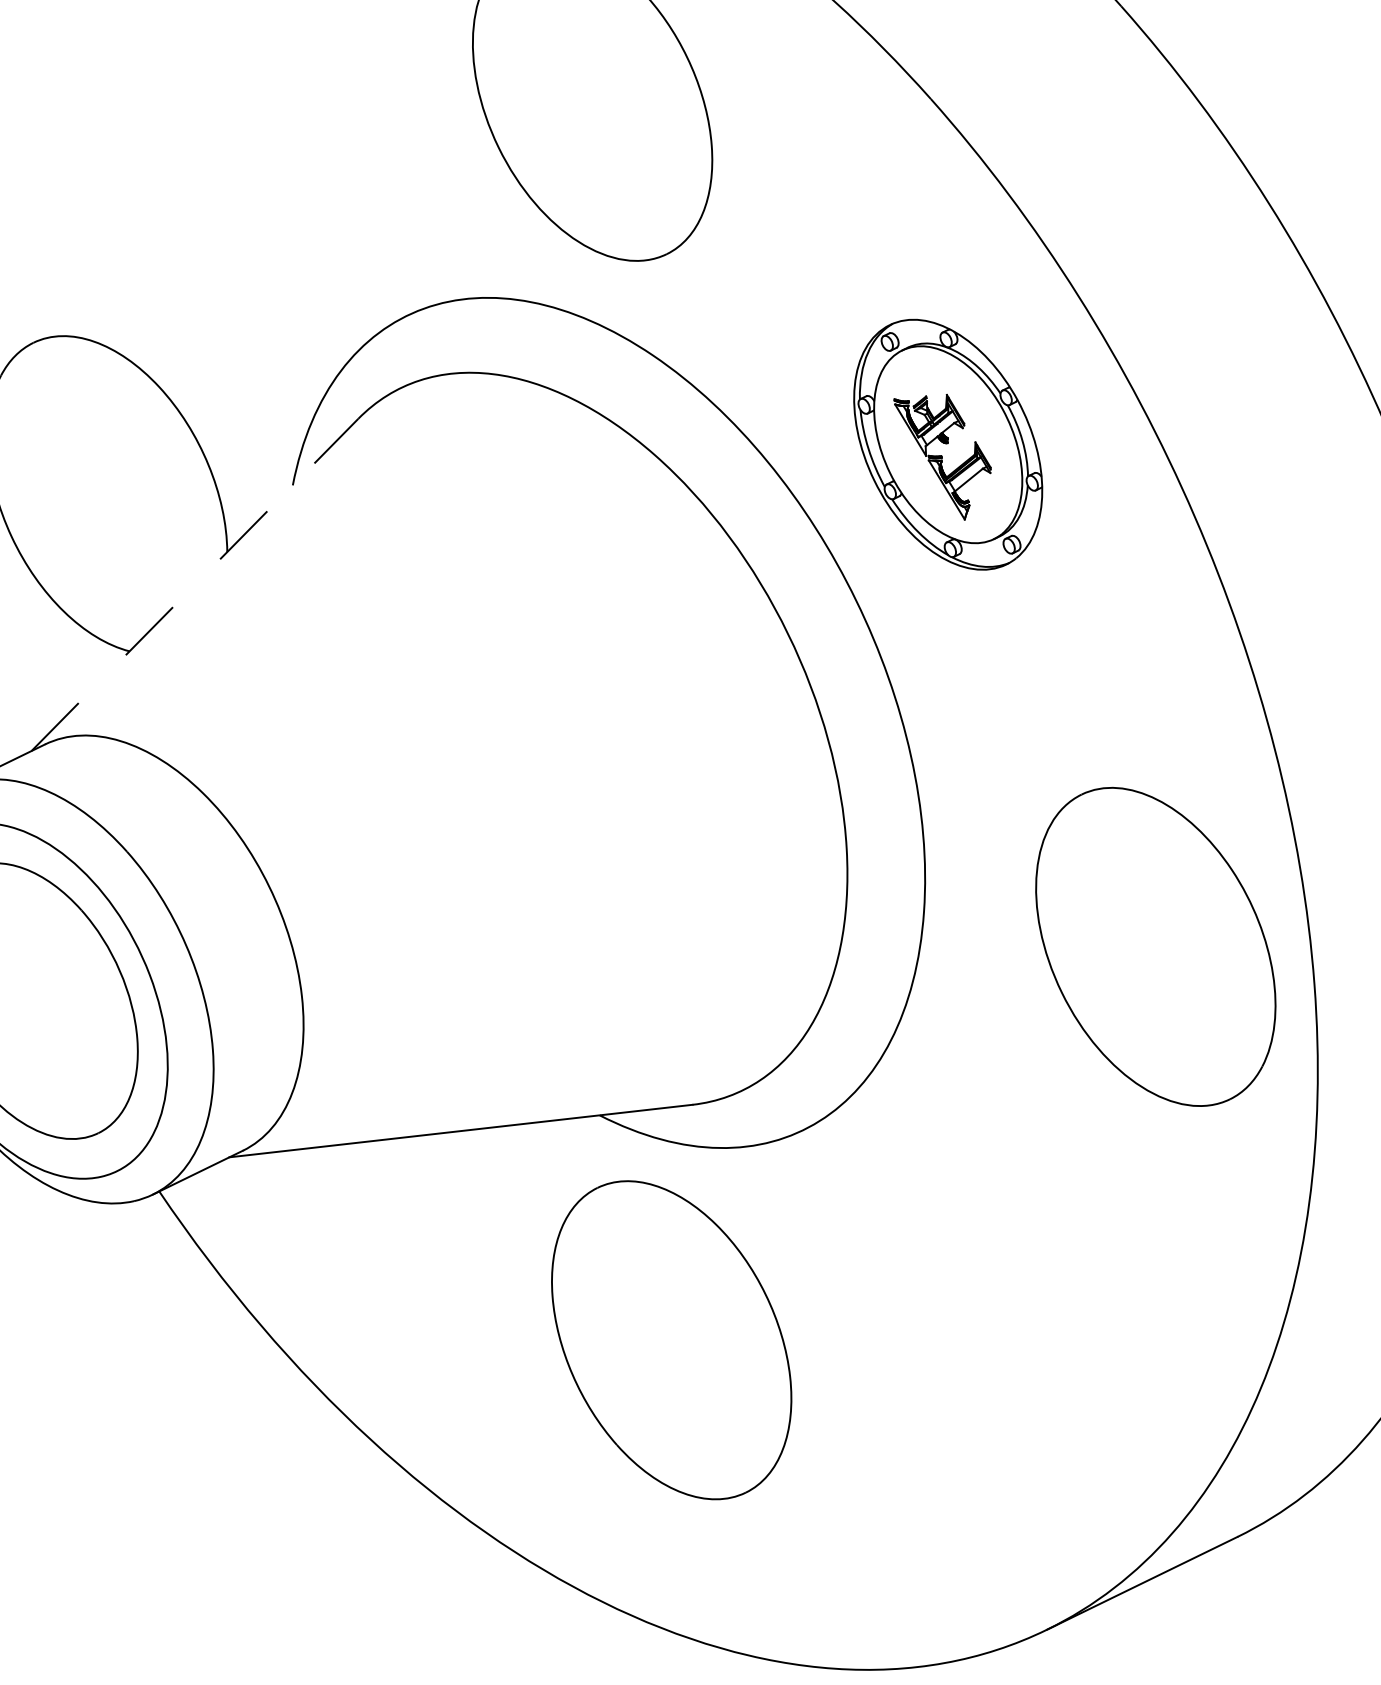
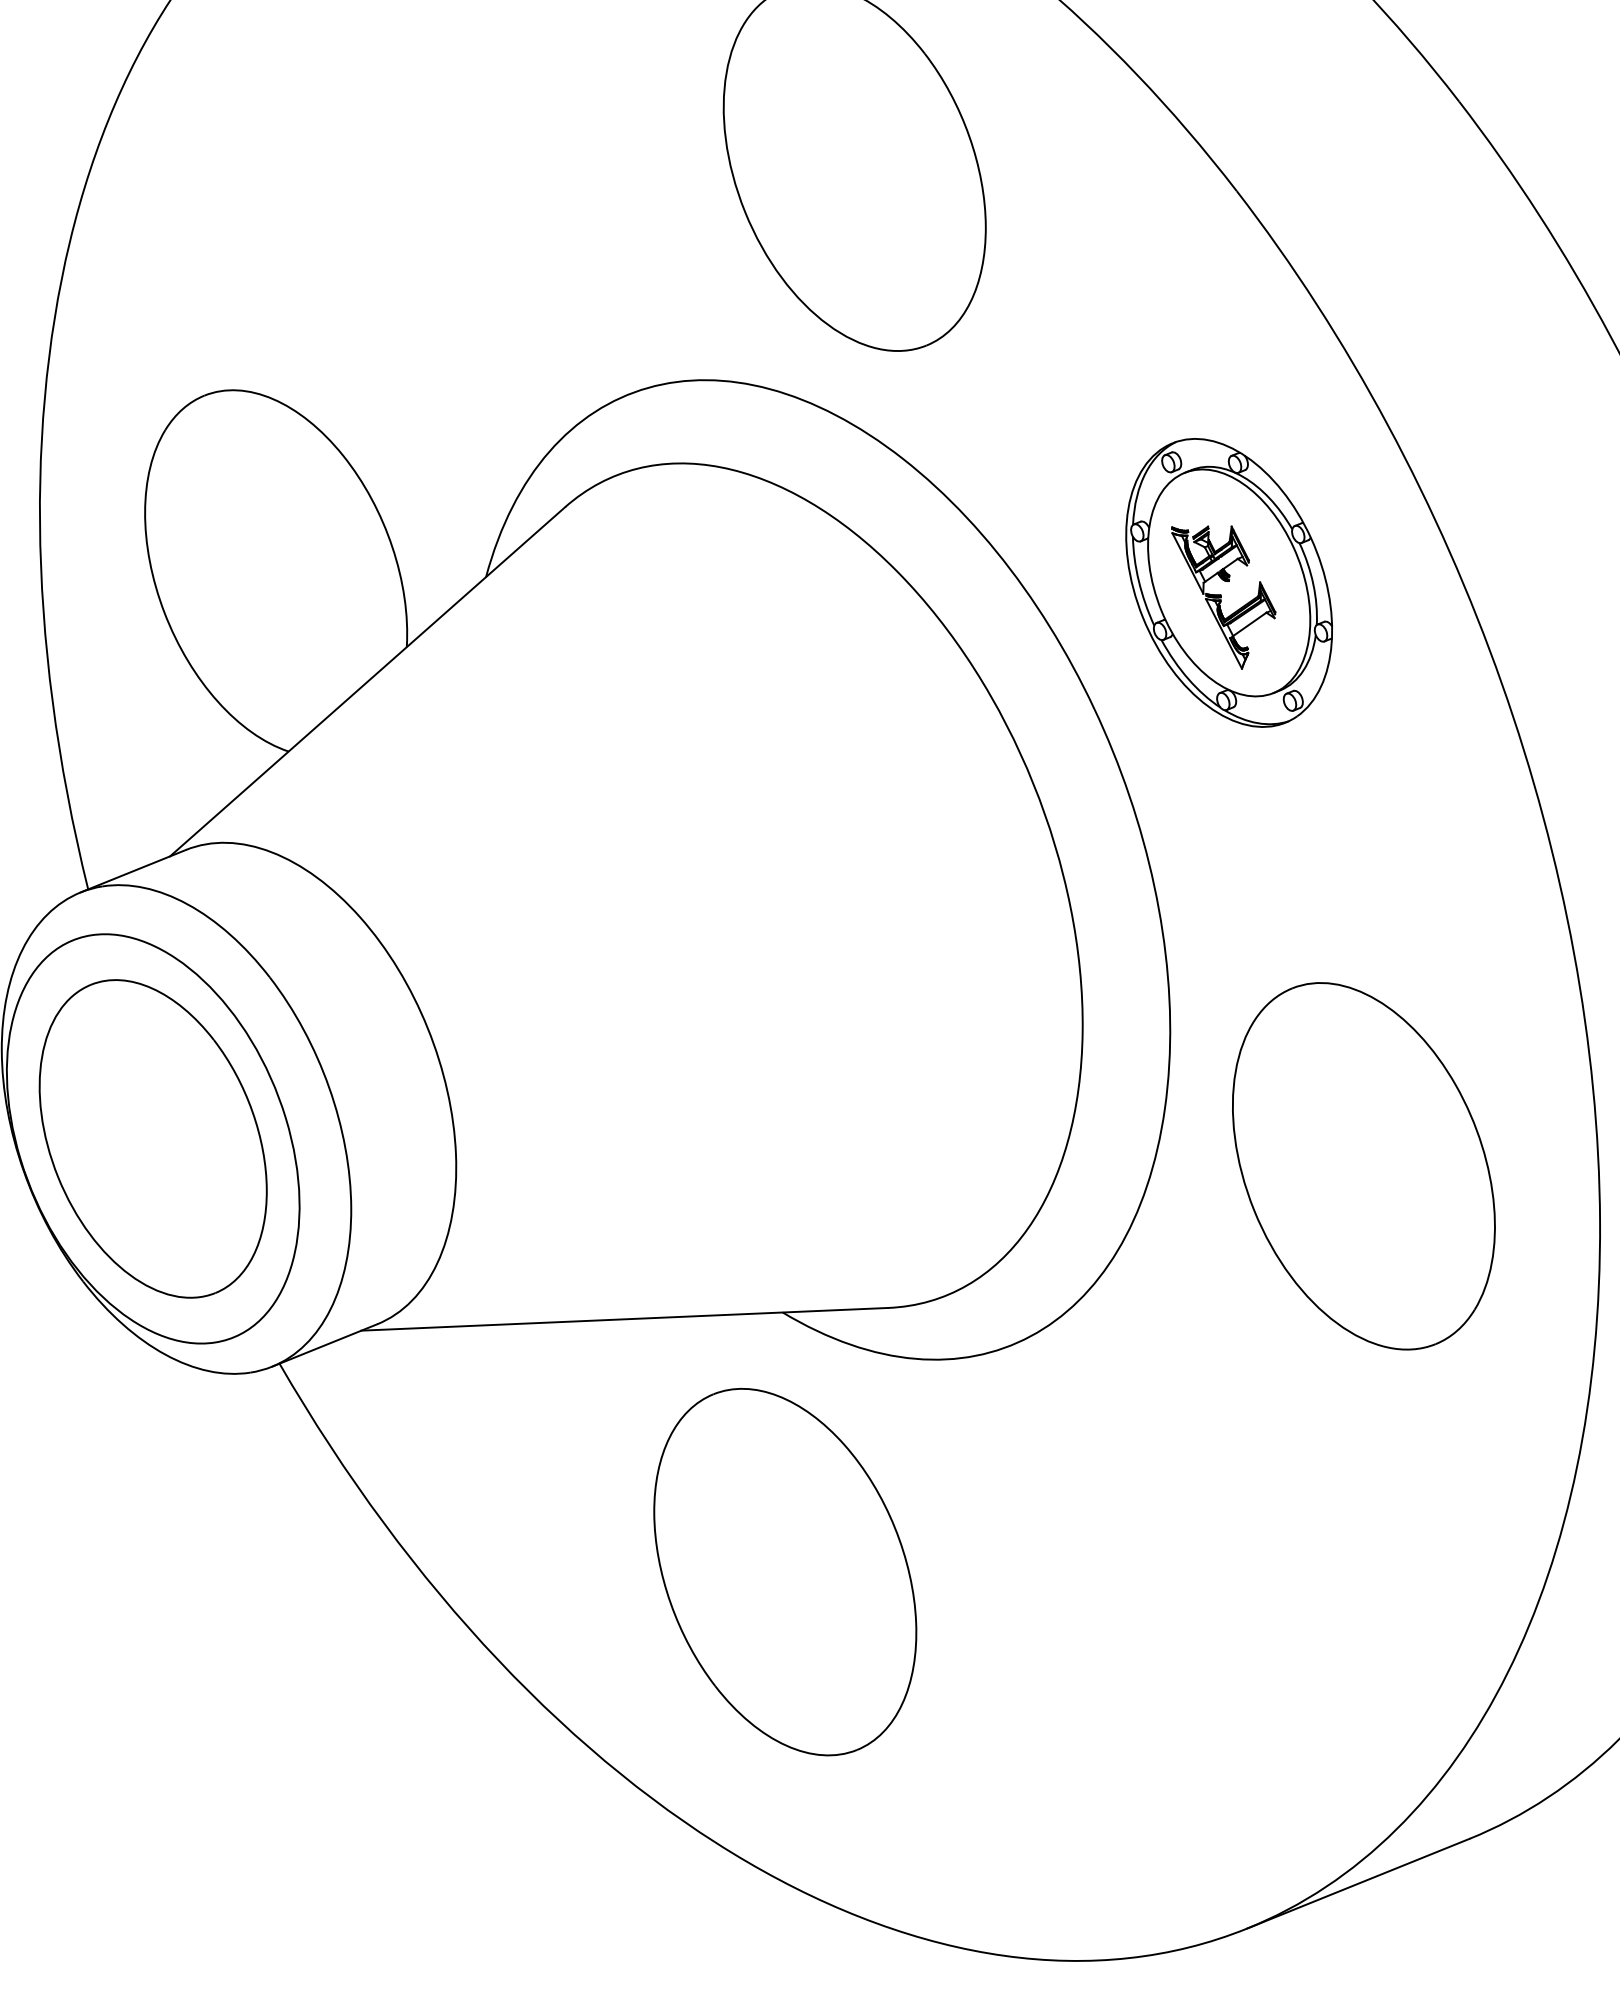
line: (194, 584) -> (367, 681), dashed -> solid
part: (1155, 947) -> (1363, 1166), moved
part: (671, 1340) -> (785, 1572), moved

